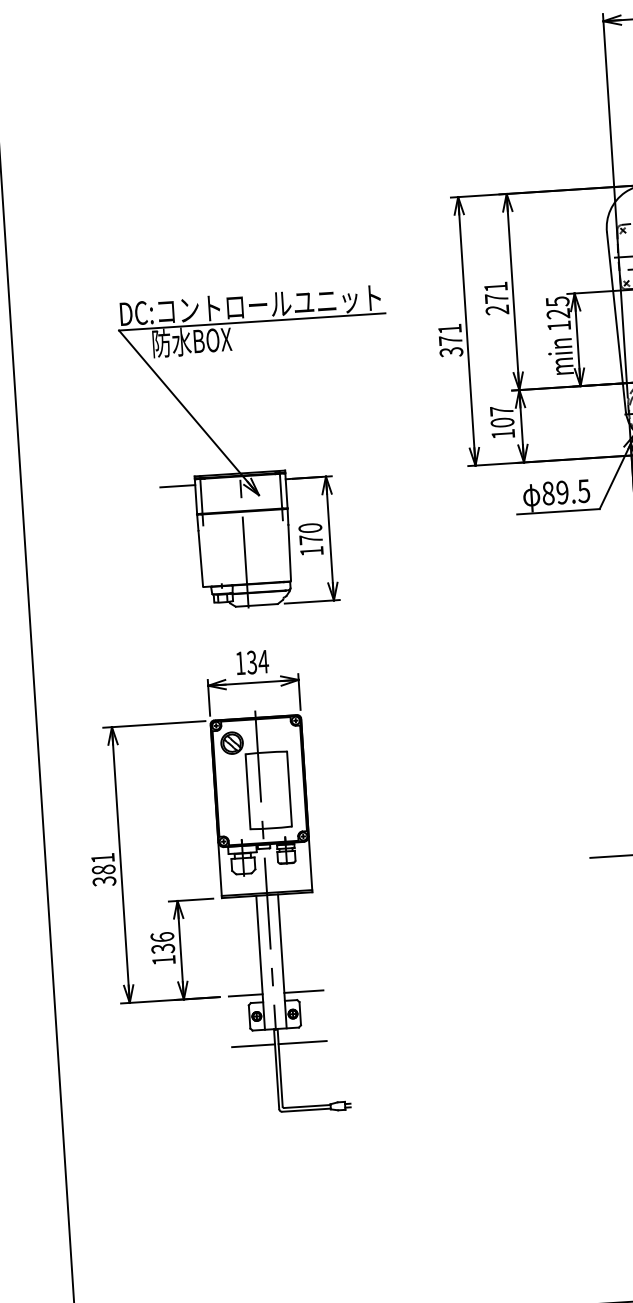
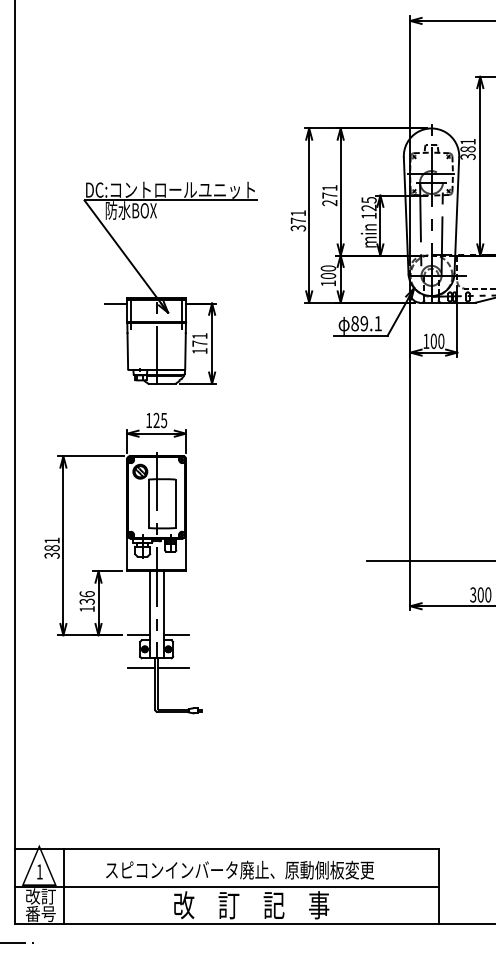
text: (501, 411) -> (328, 268), 107 -> 100
text: (582, 490) -> (377, 323), 89.5 -> 89.1
text: (309, 528) -> (199, 336), 170 -> 171
text: (258, 662) -> (160, 420), 134 -> 125

